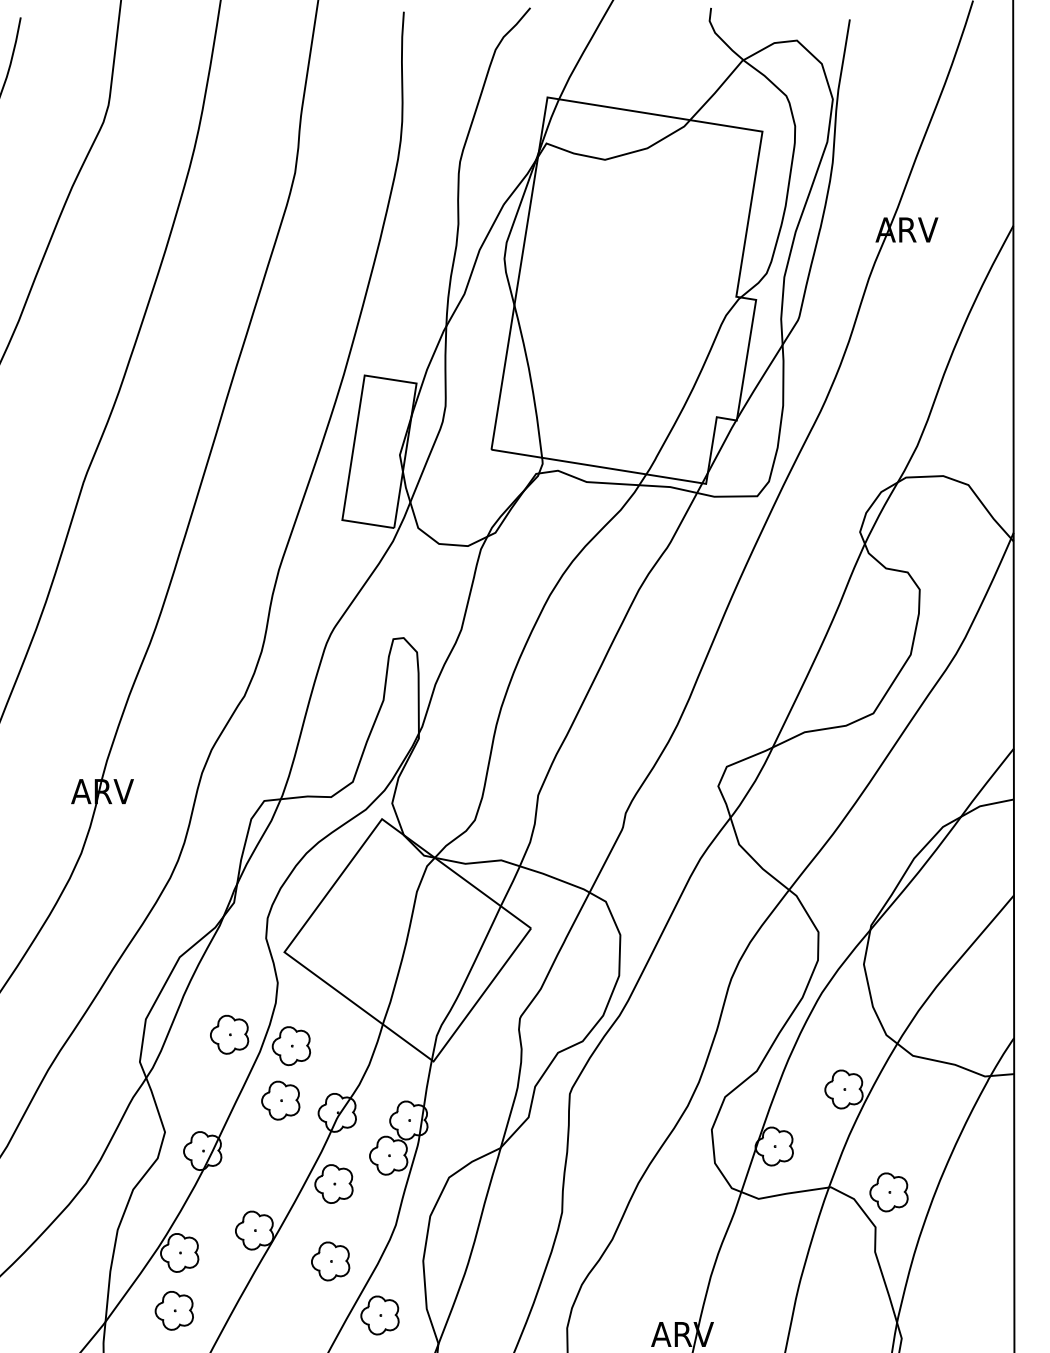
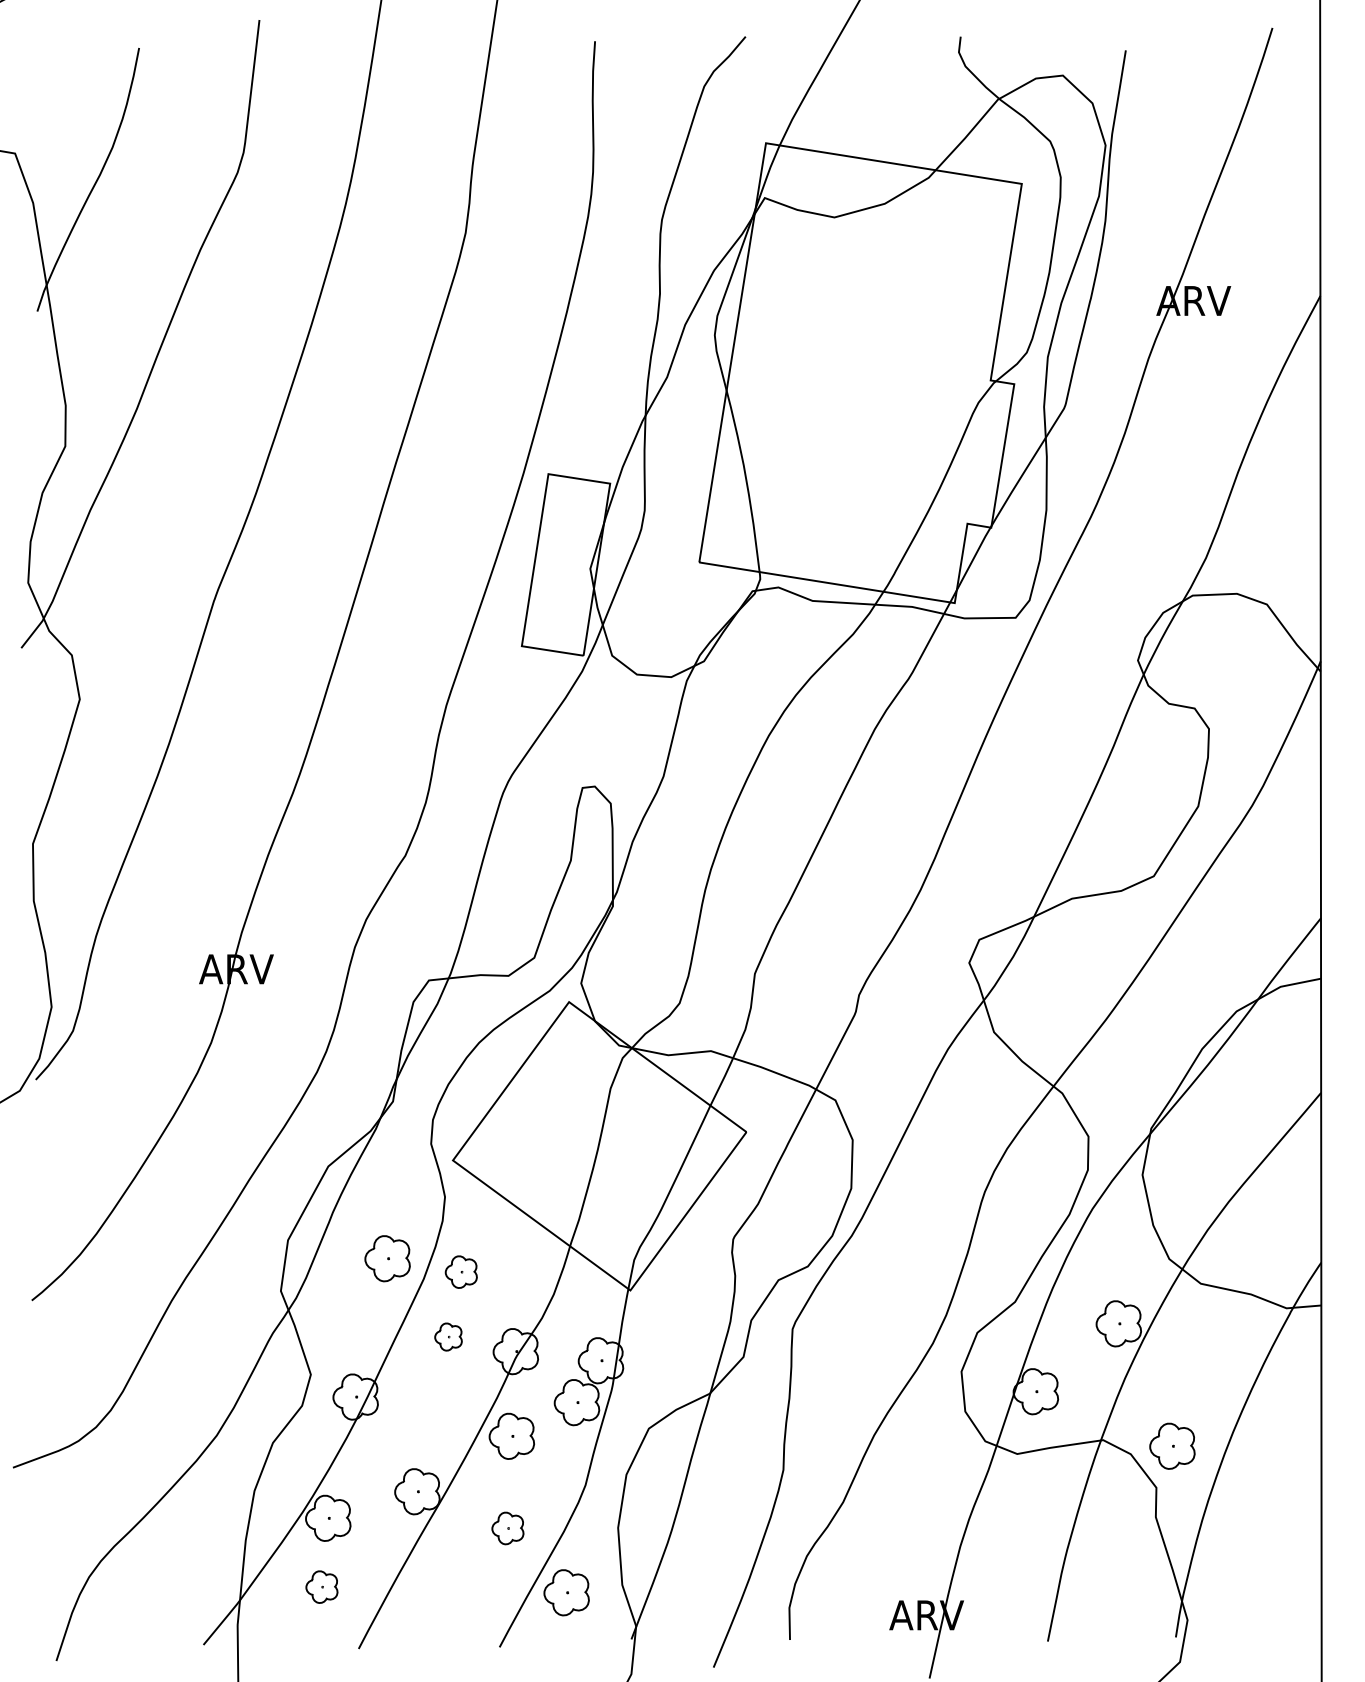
part: (291, 1045) -> (461, 1271), size x0.7
part: (280, 1100) -> (448, 1336), size x0.6
part: (330, 1261) -> (507, 1528), size x0.7
part: (173, 1310) -> (321, 1586), size x0.7

